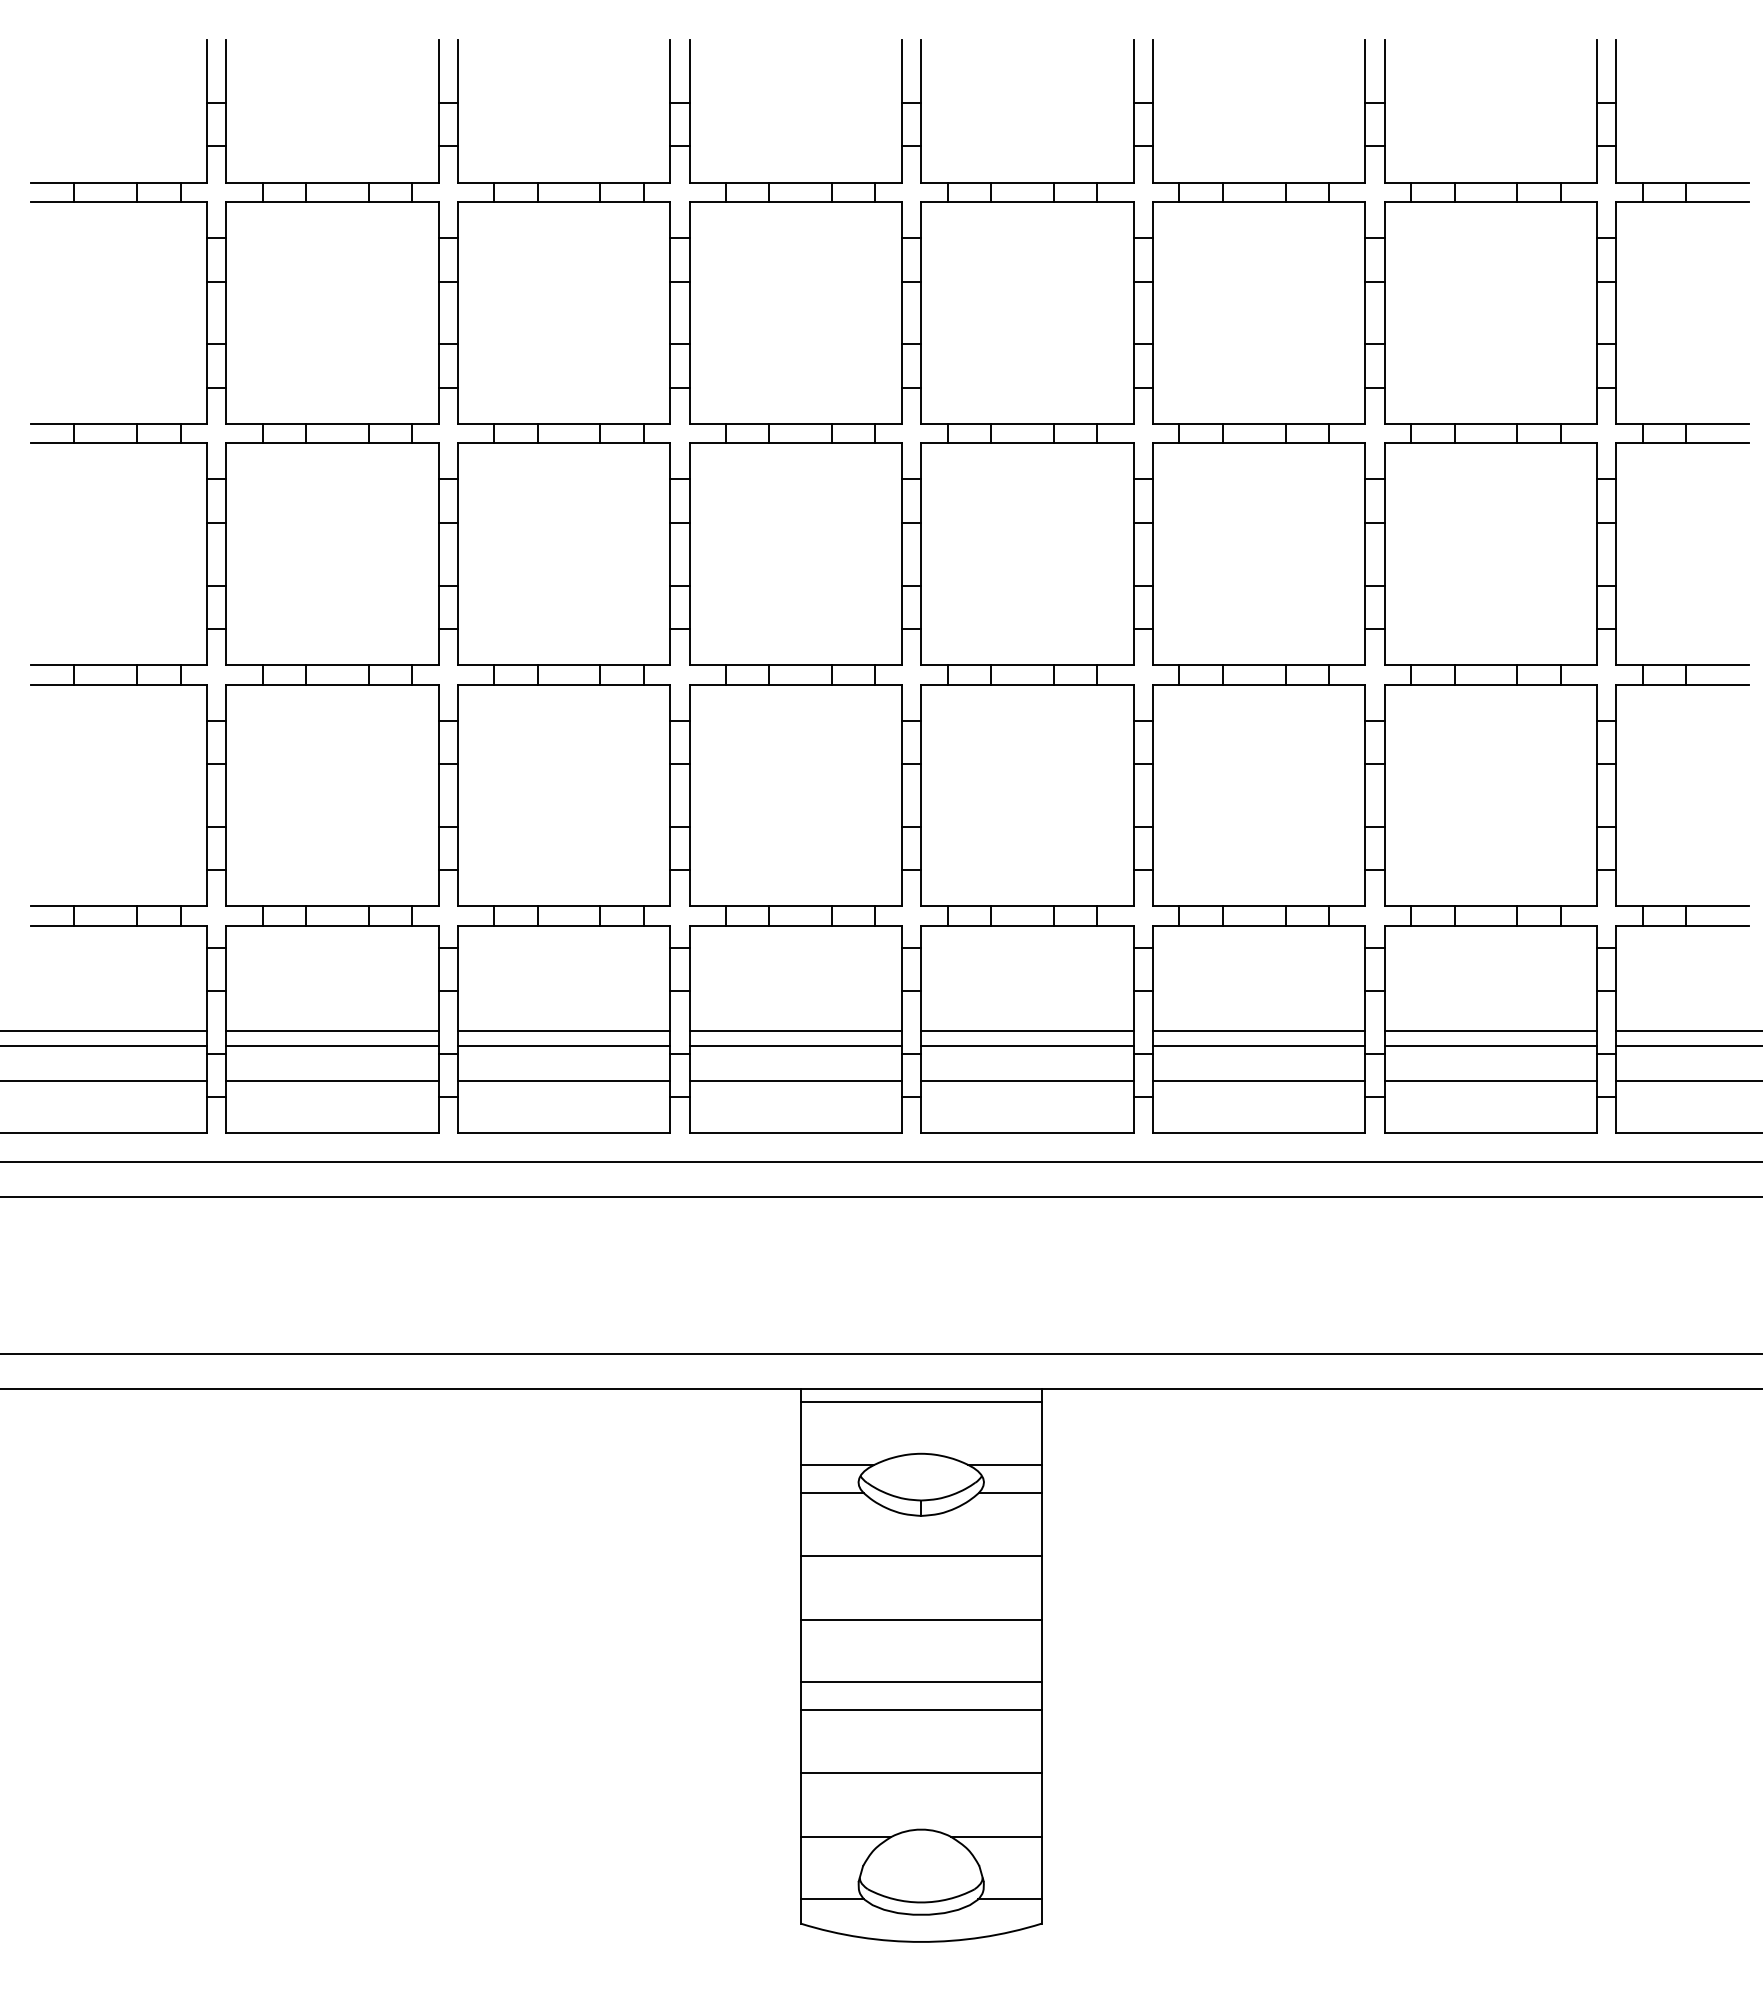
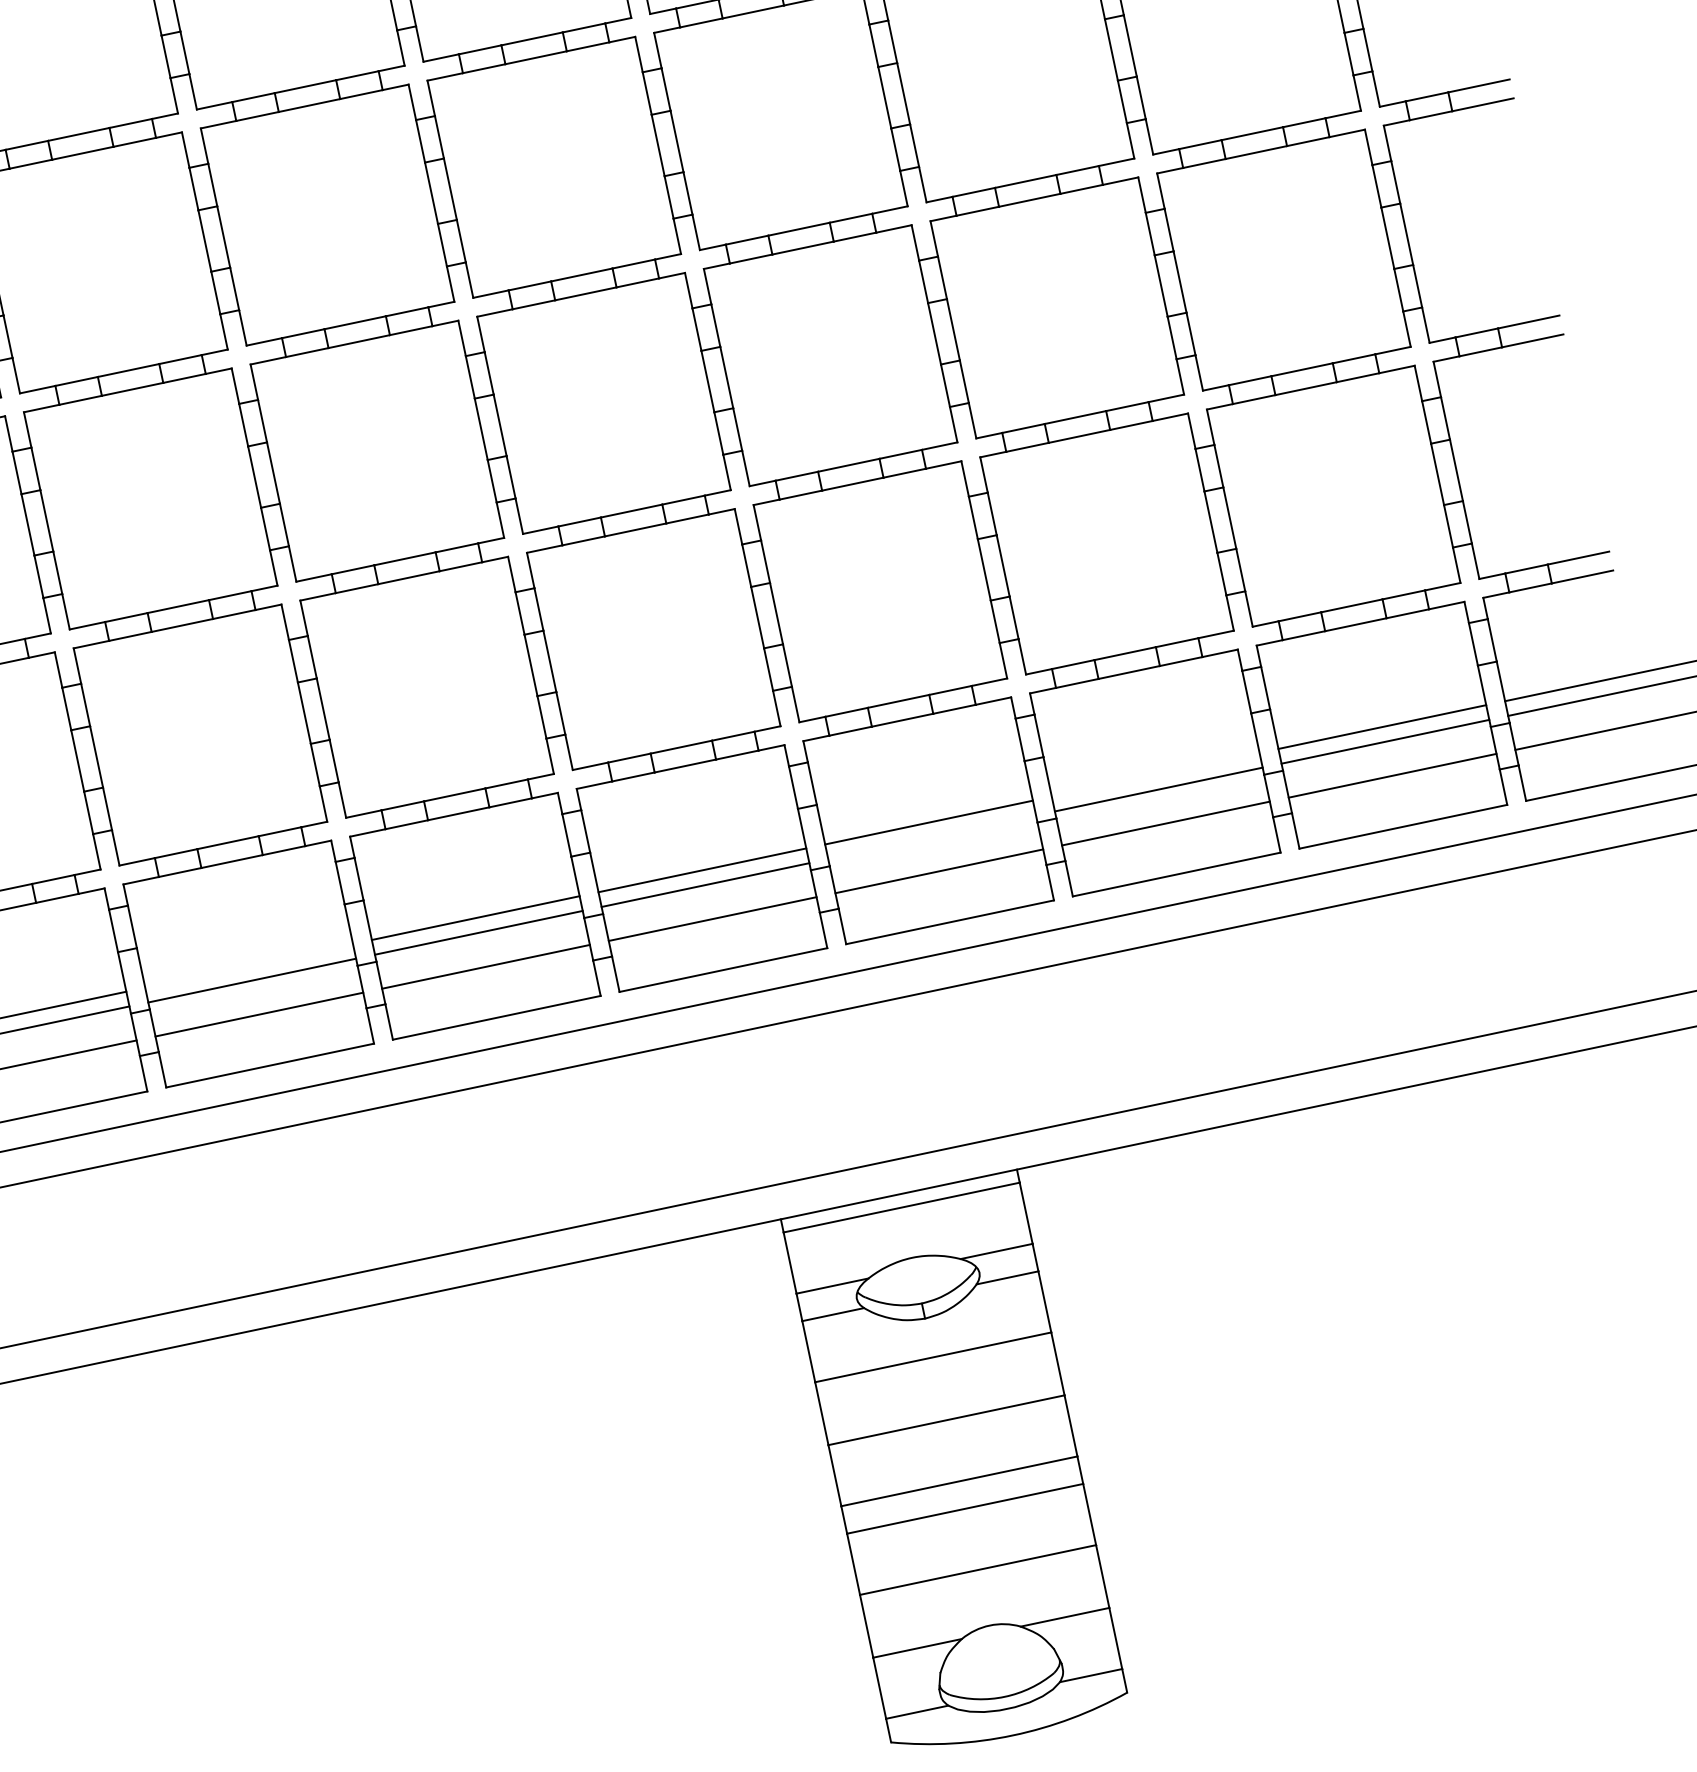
line: (332, 1031) -> (249, 966), removed
line: (1258, 1031) -> (1155, 775), removed
line: (1027, 1046) -> (932, 837), removed

